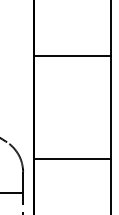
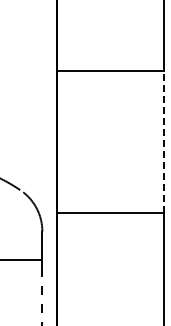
line: (110, 107) -> (163, 141), solid -> dashed

